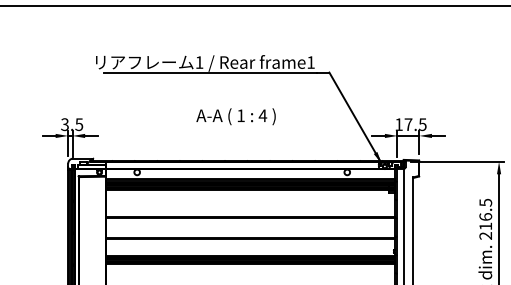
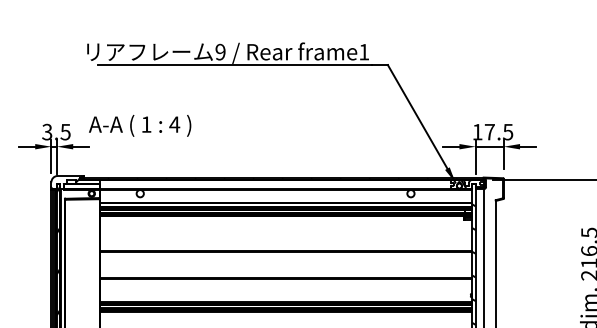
text: (199, 62) -> (220, 52), 1 -> 9
text: (235, 116) -> (139, 125), moved

